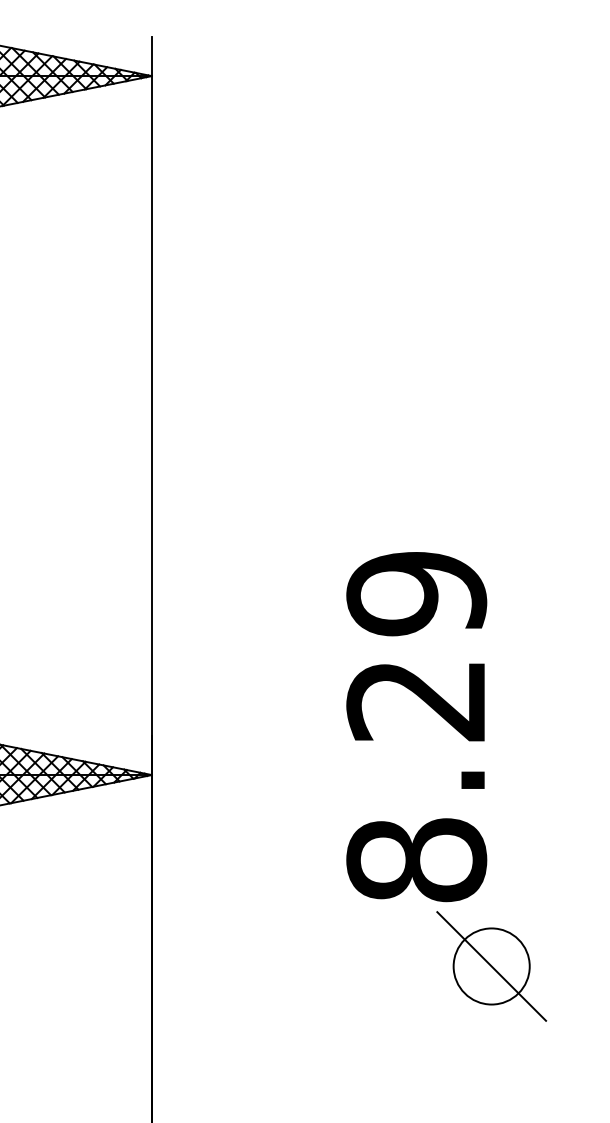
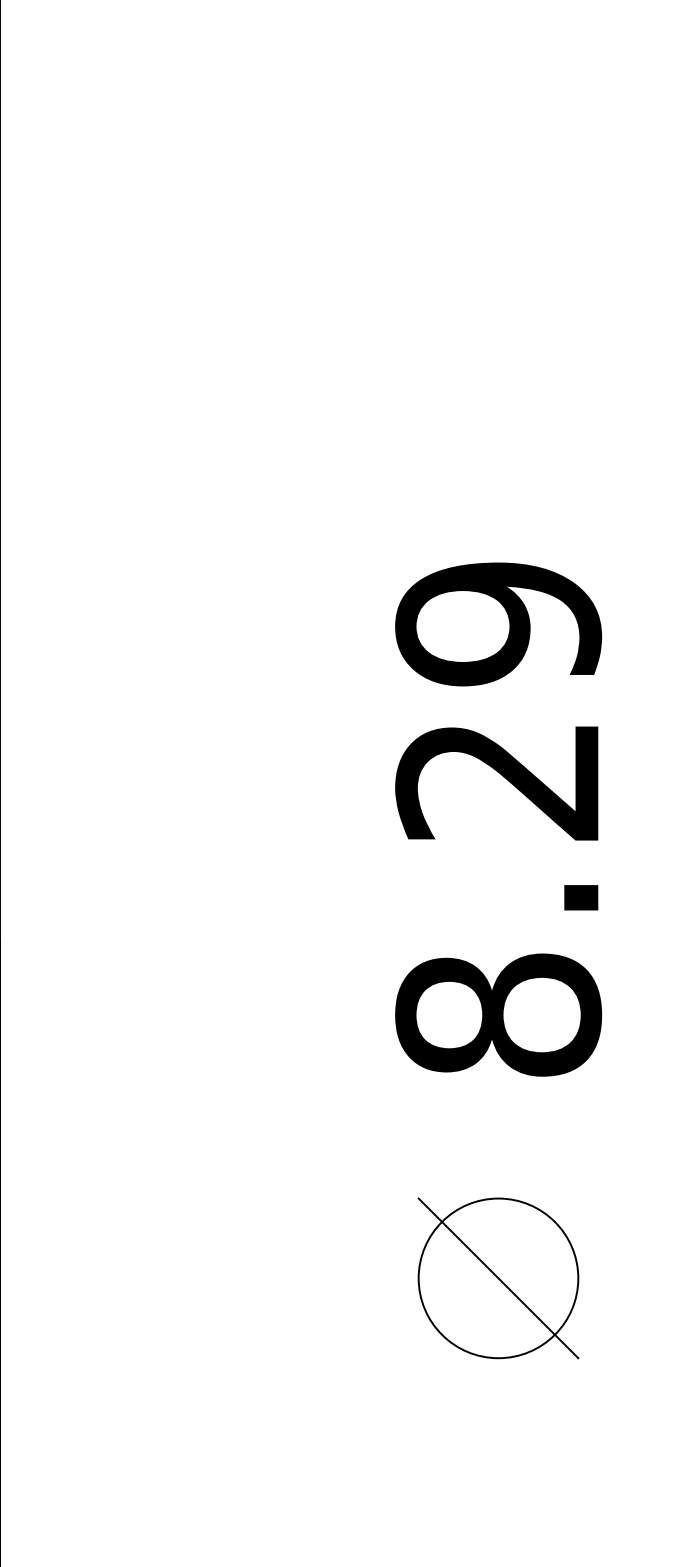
text: (416, 727) -> (498, 820), moved
circle: (491, 966) -> (498, 1278), size x1.43

